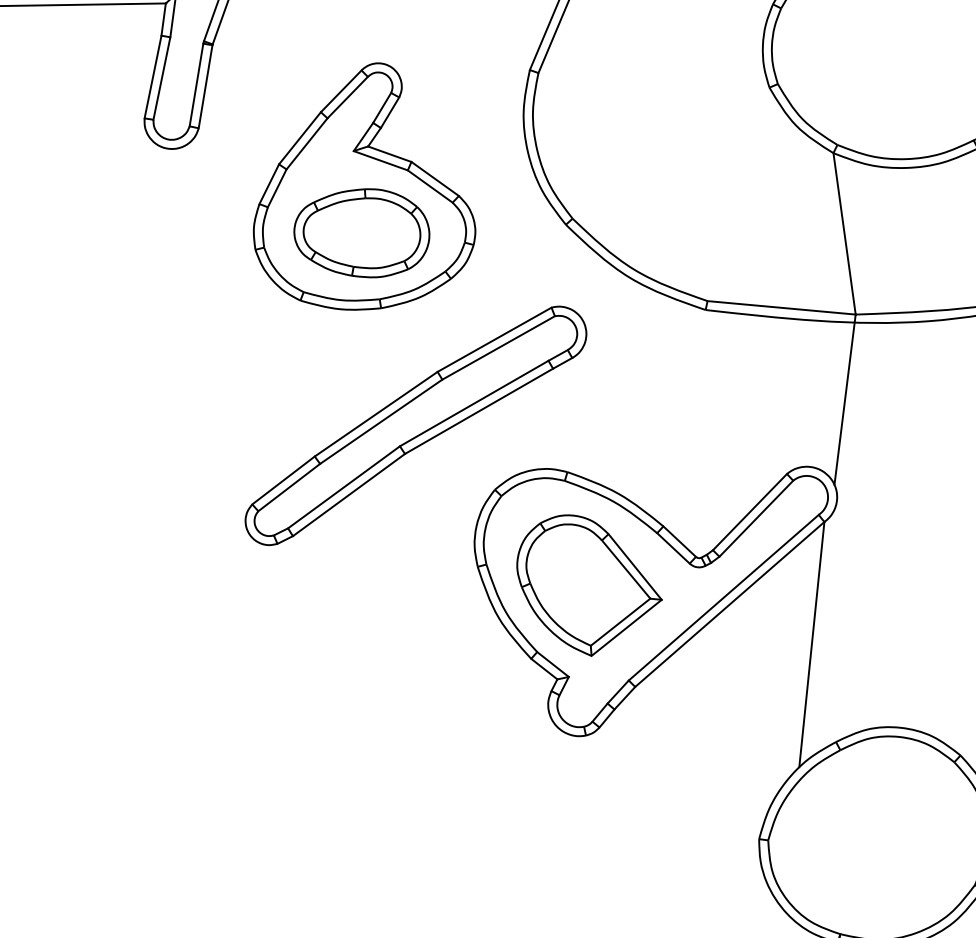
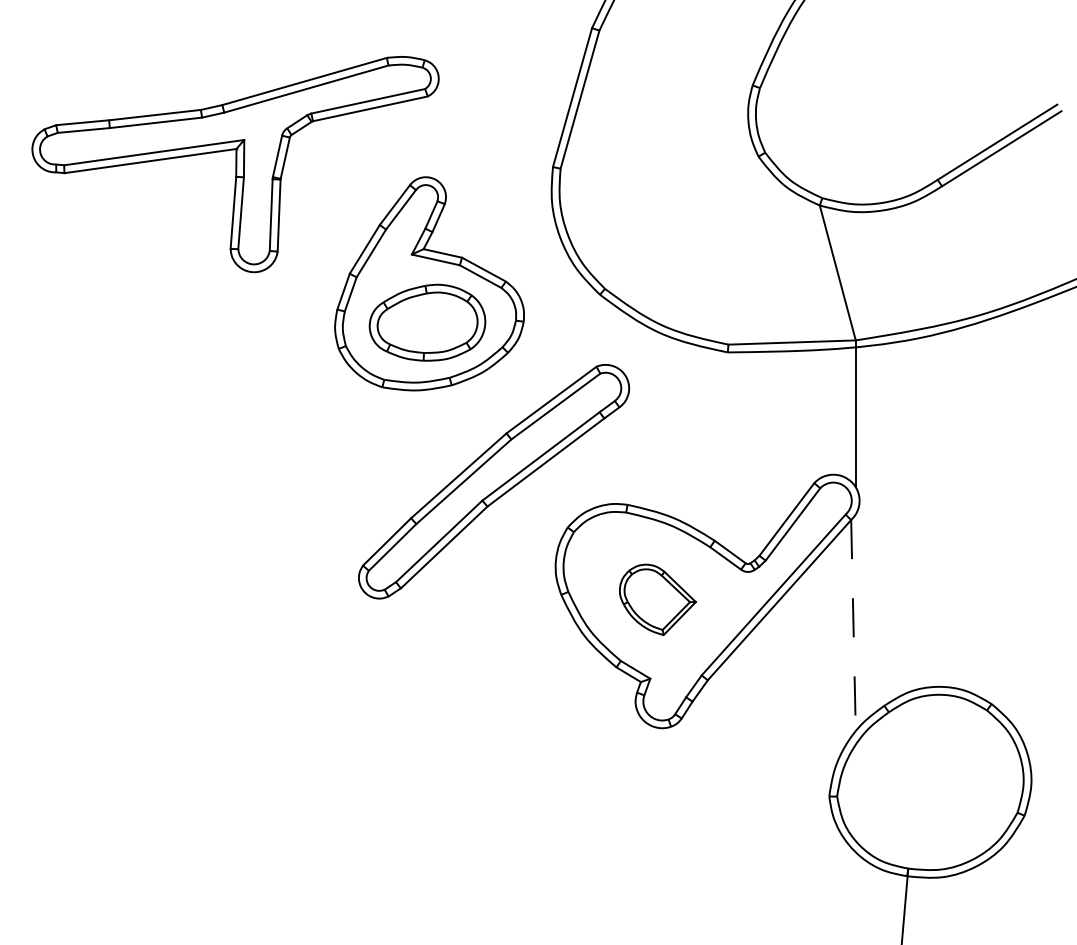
part: (588, 586) -> (657, 599), size x0.6
line: (811, 644) -> (853, 625), solid -> dashed

